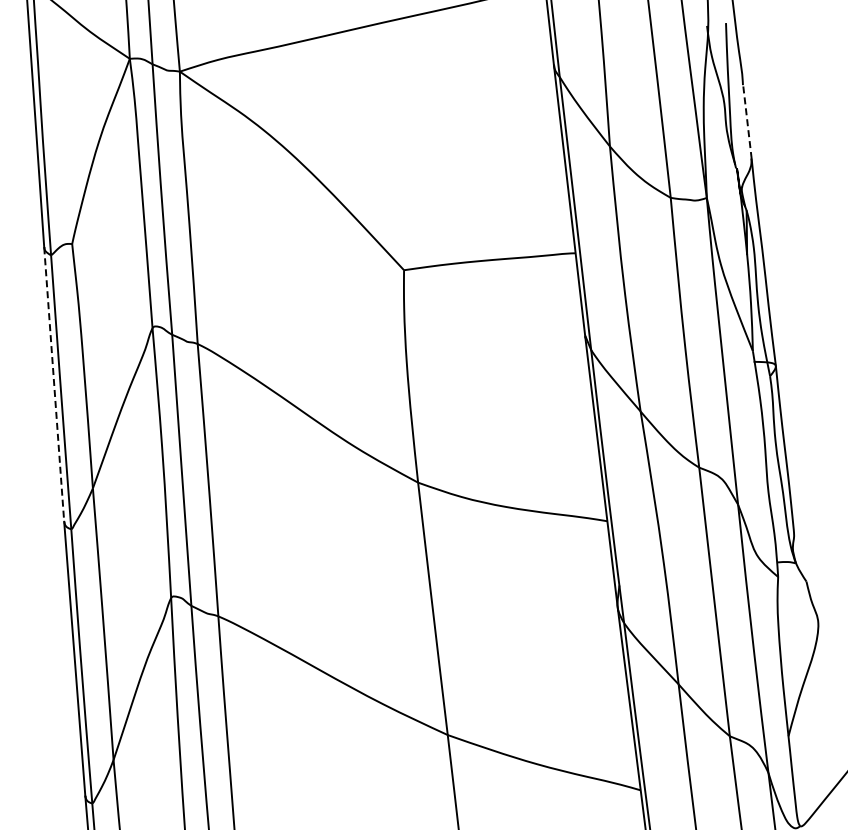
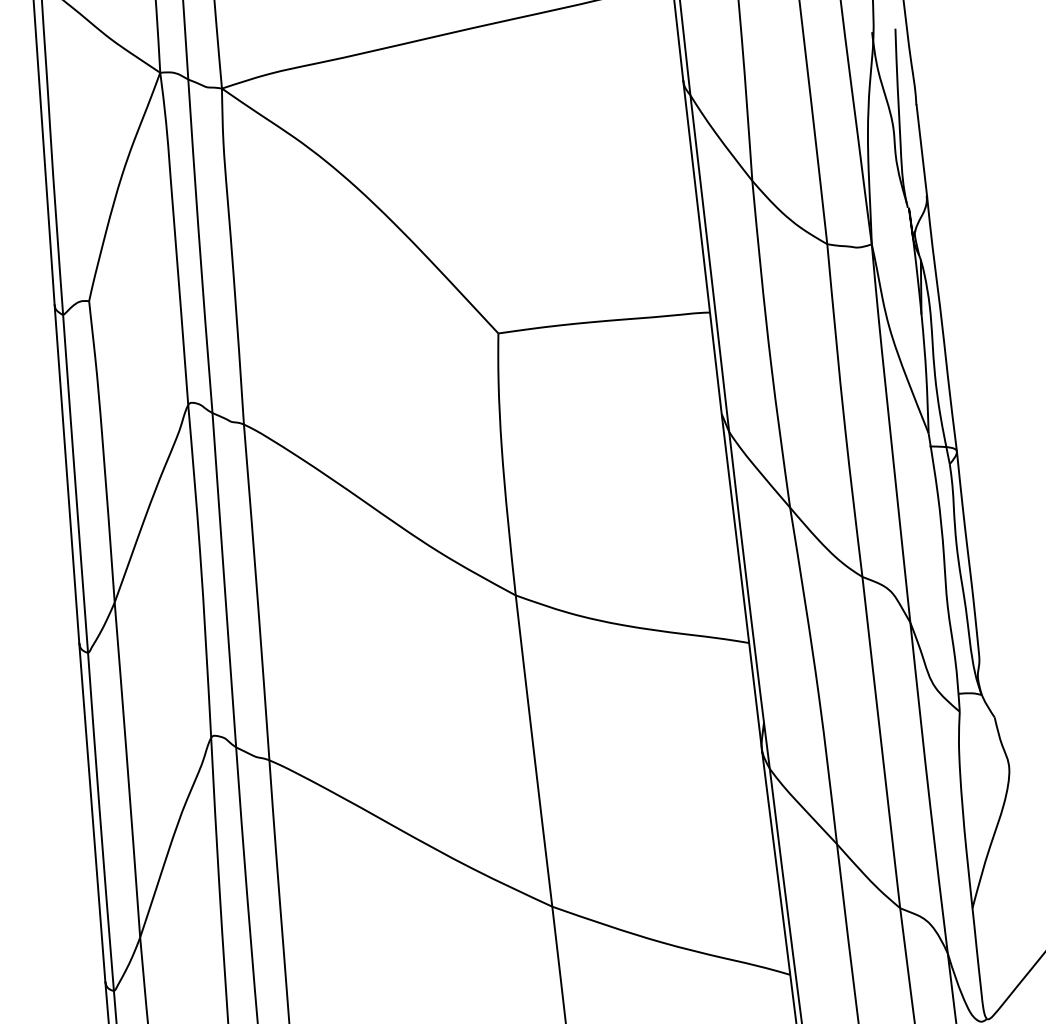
line: (747, 121) -> (921, 150), dashed -> solid
line: (54, 384) -> (67, 474), dashed -> solid

